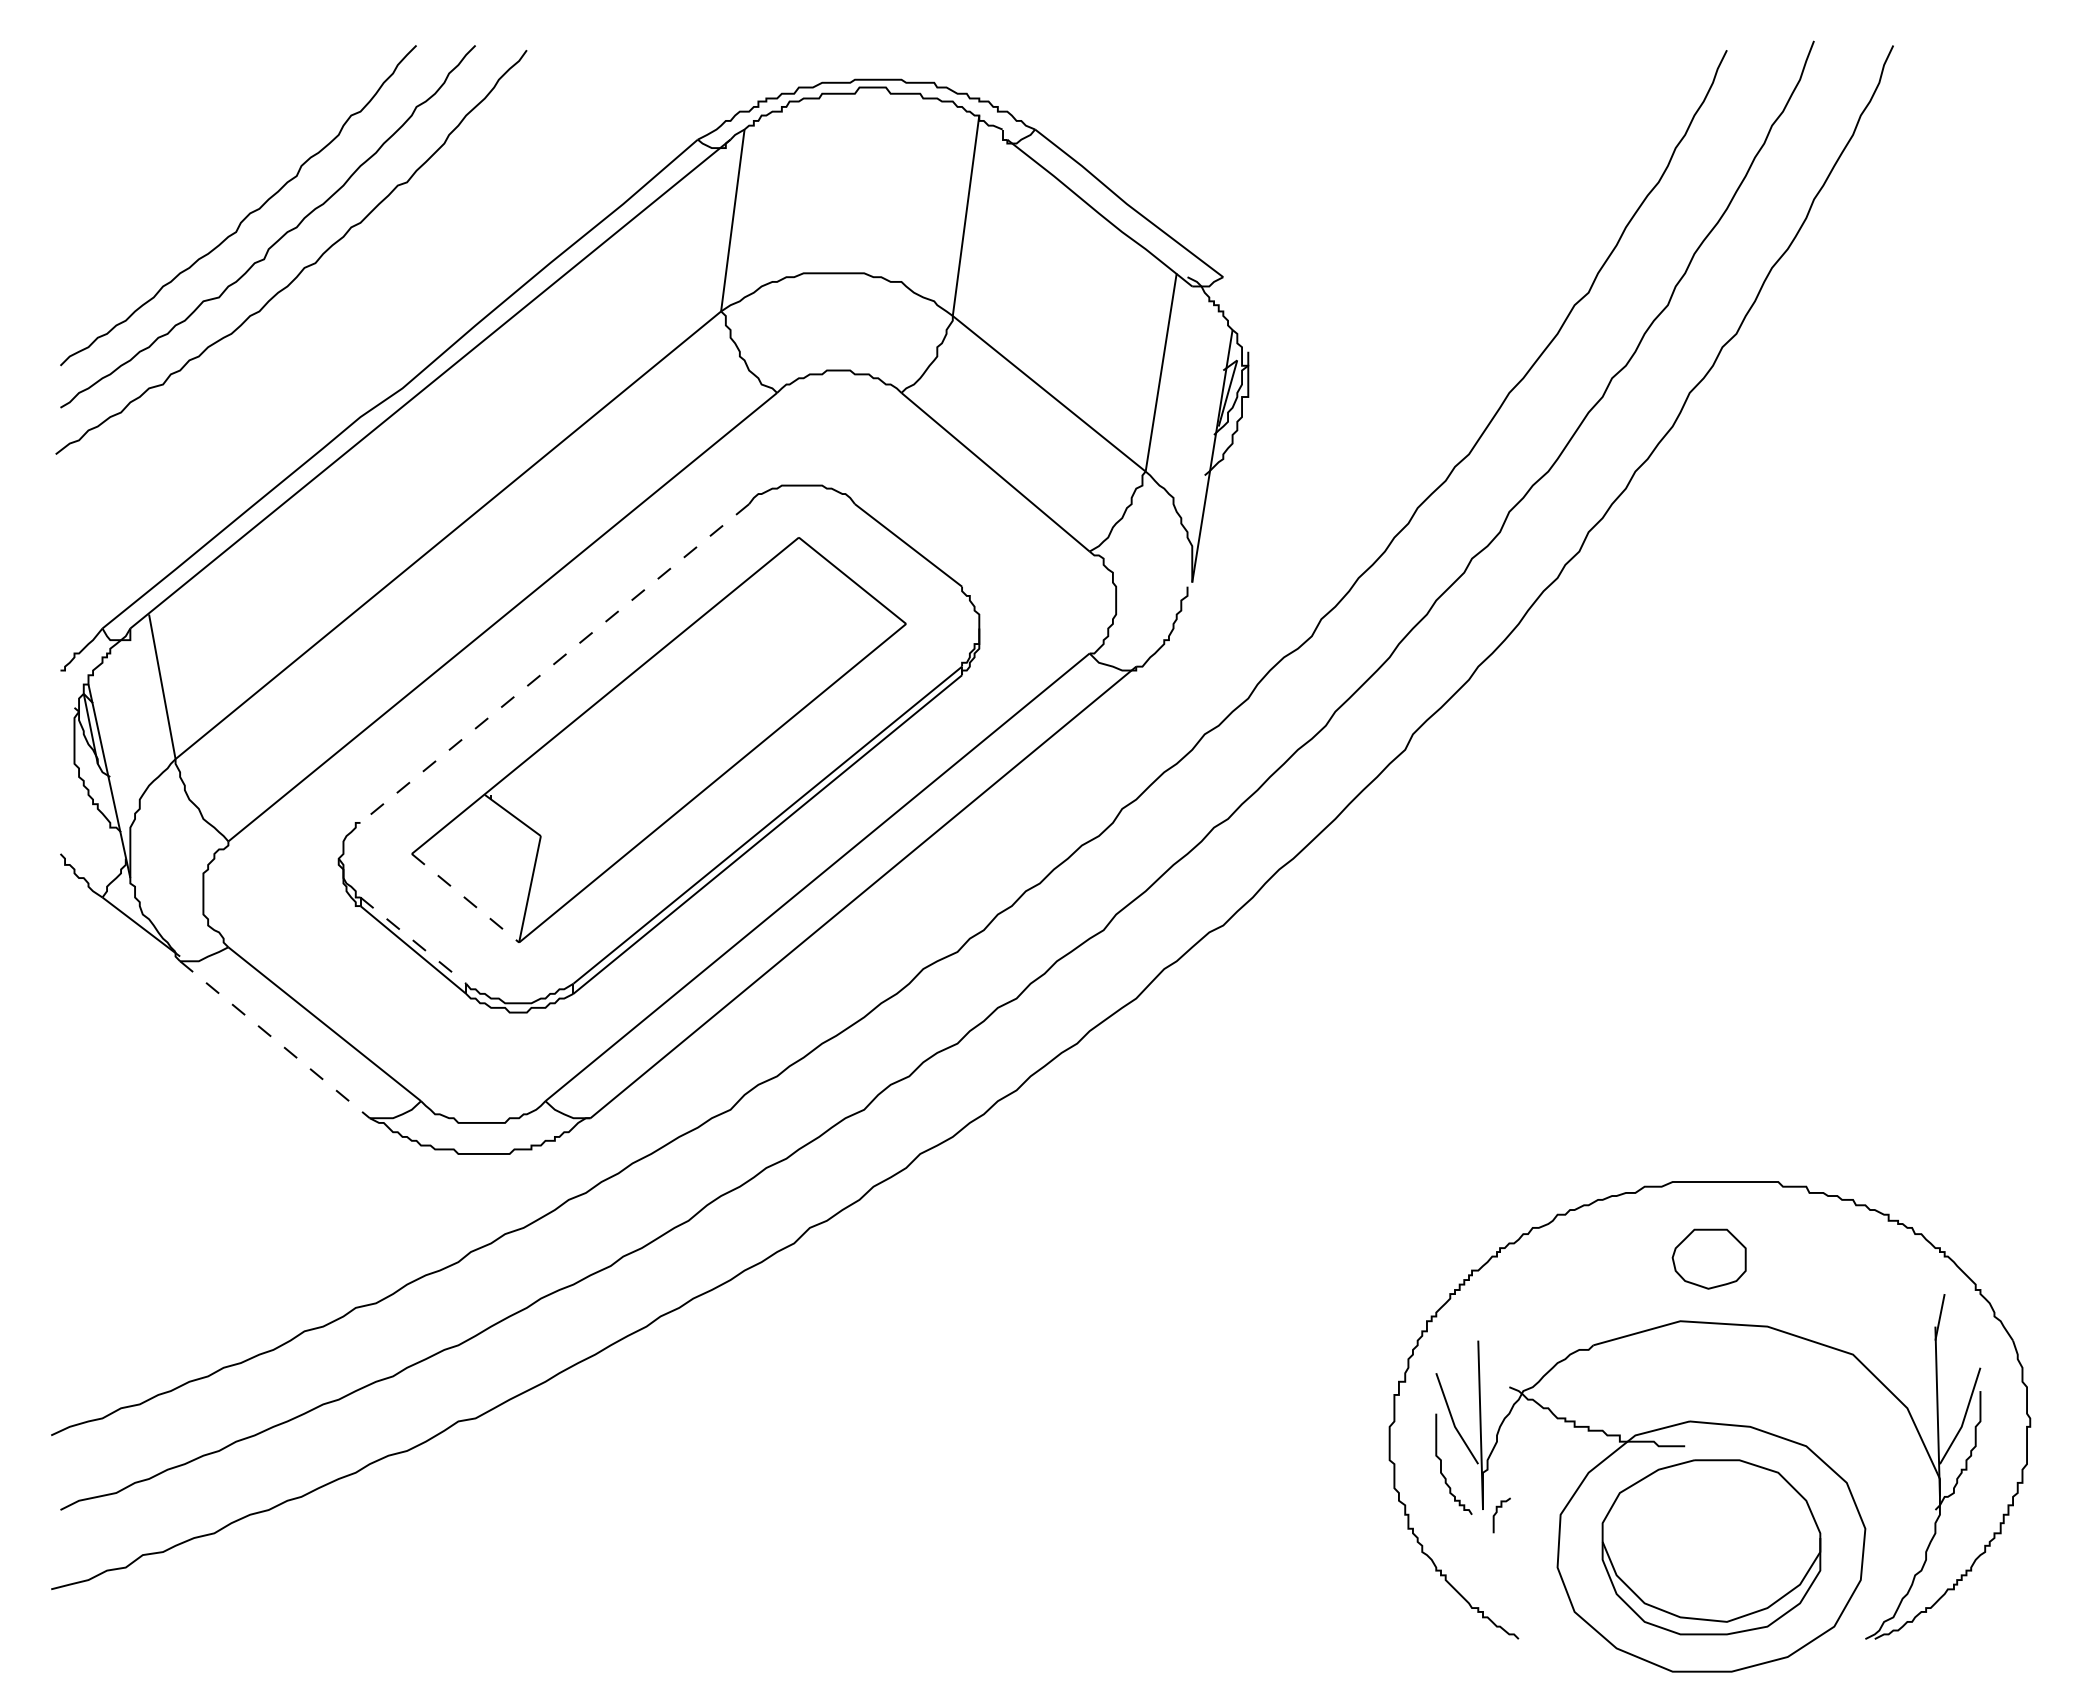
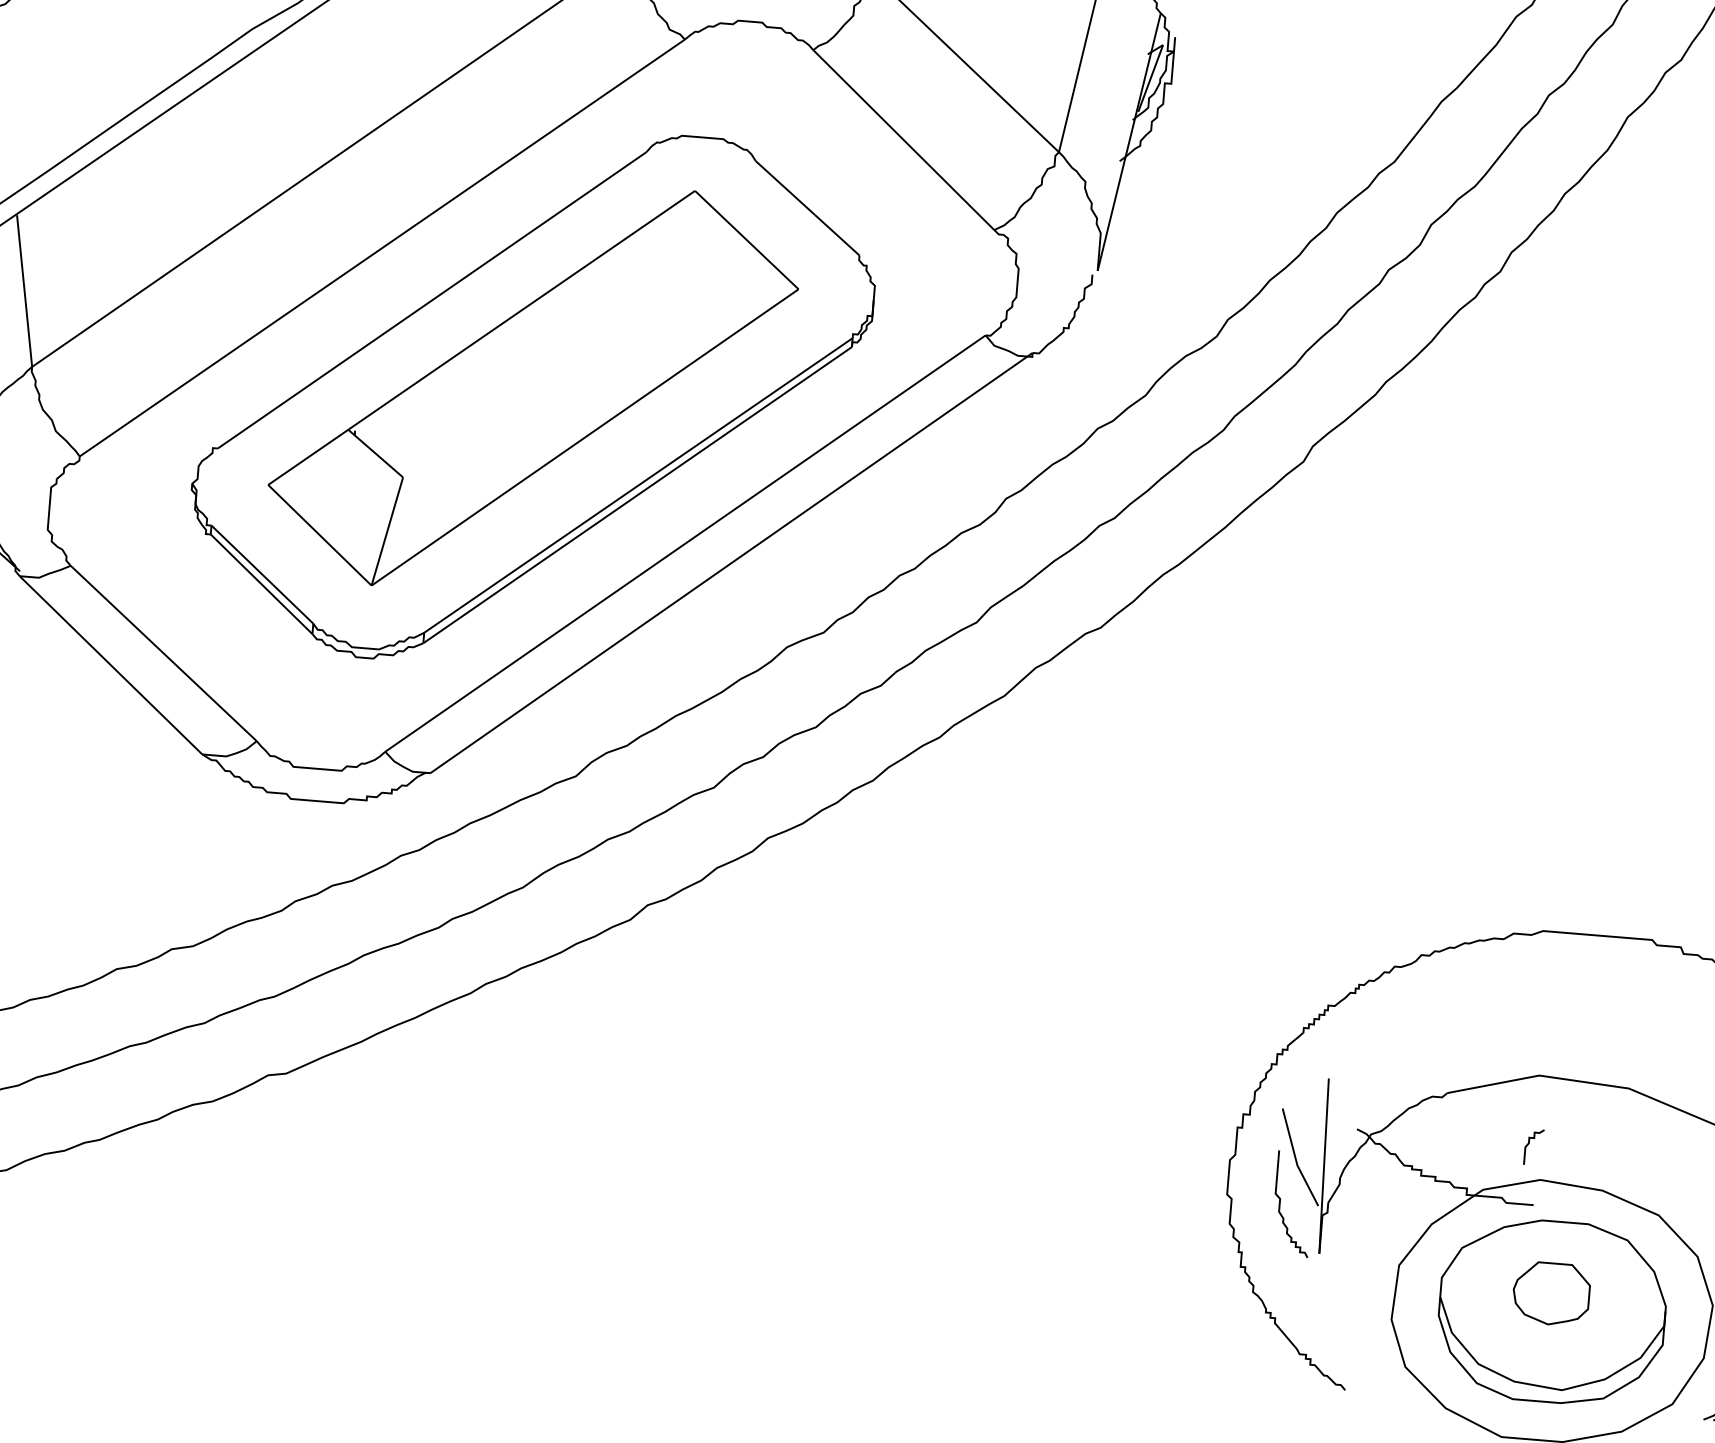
line: (554, 663) -> (431, 300), dashed -> solid
line: (465, 898) -> (319, 535), dashed -> solid
line: (413, 940) -> (262, 574), dashed -> solid
line: (275, 1040) -> (111, 666), dashed -> solid
part: (1708, 1258) -> (1550, 1293), moved
curve: (1497, 1512) -> (1529, 1143), moved

